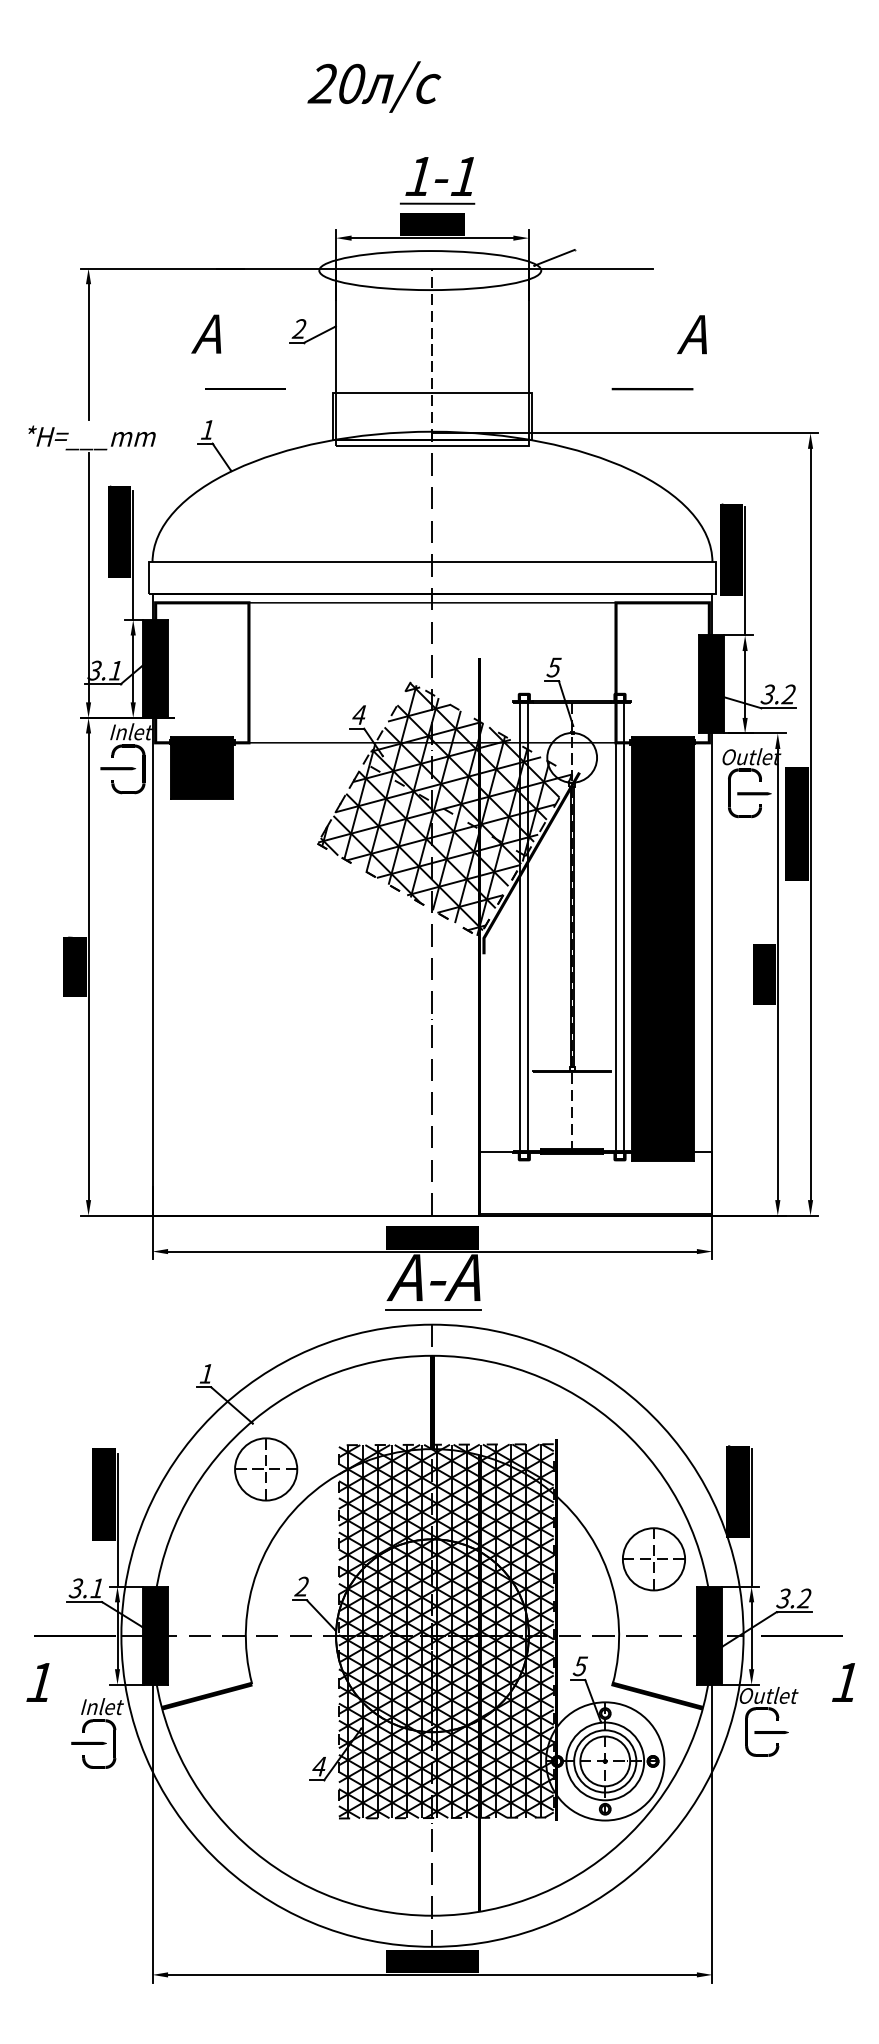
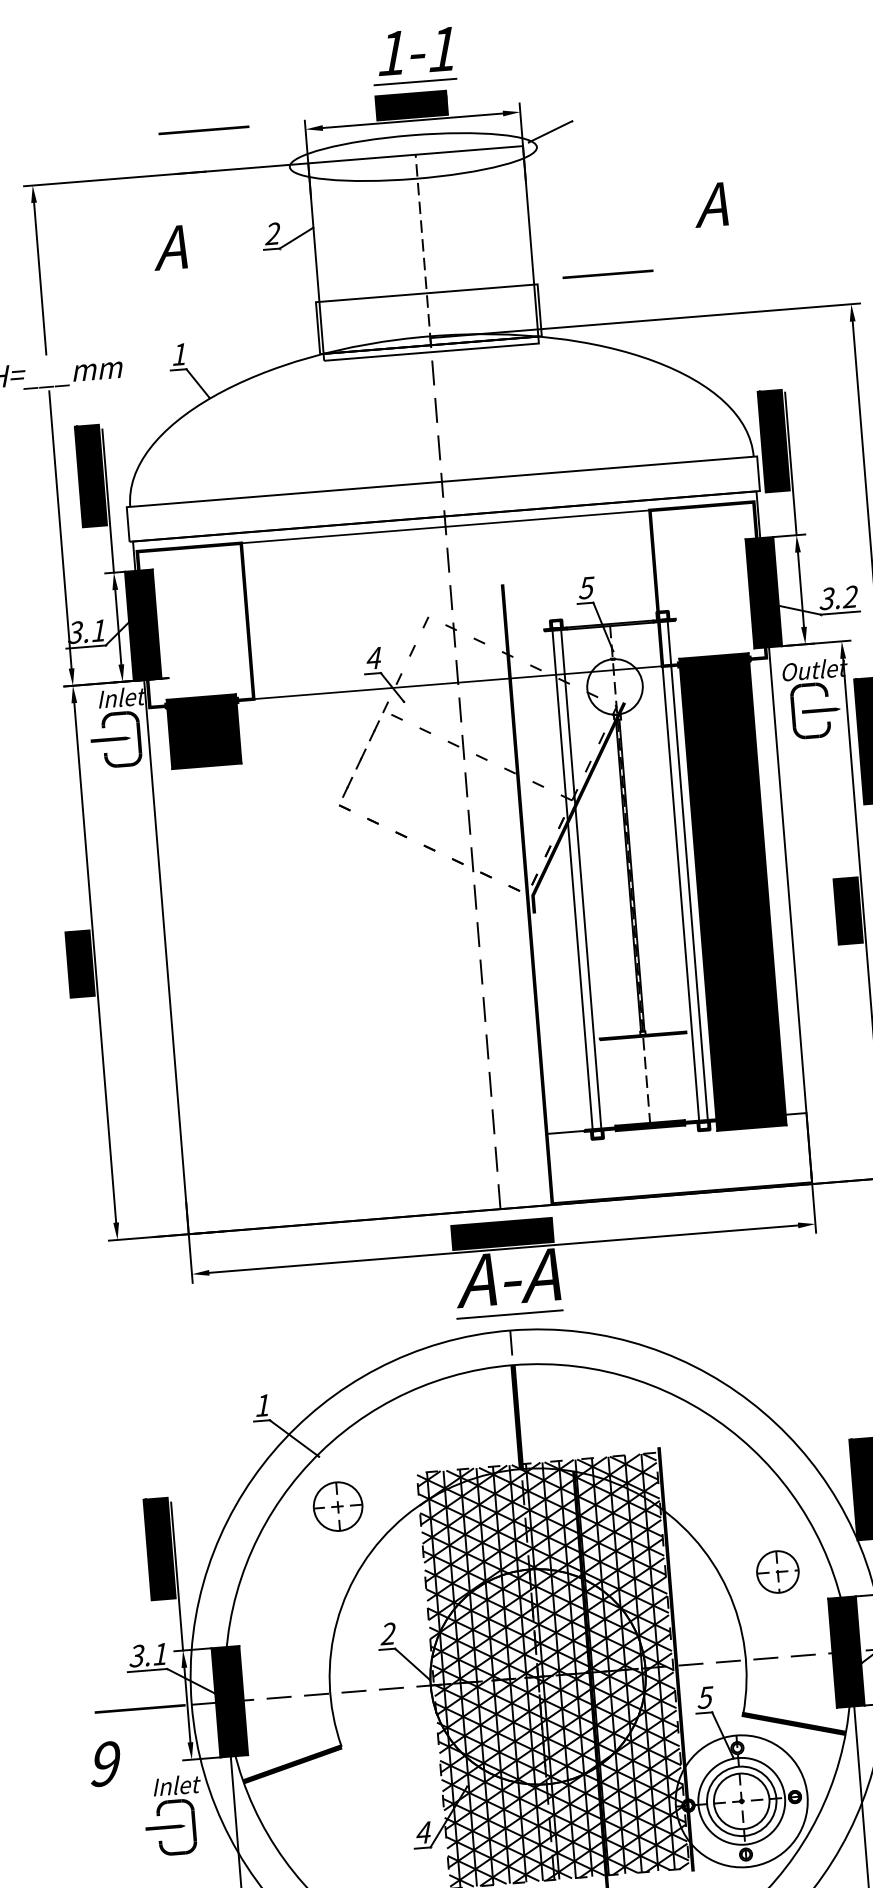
line: (590, 268) -> (591, 140), removed
line: (245, 388) -> (204, 130), moved
line: (652, 389) -> (607, 274), moved
hatch: (445, 809) -> (478, 755), removed
part: (266, 1469) -> (338, 1506), size x0.7
part: (653, 1559) -> (777, 1572), size x0.6
text: (39, 1682) -> (104, 1764), 1 -> 9

